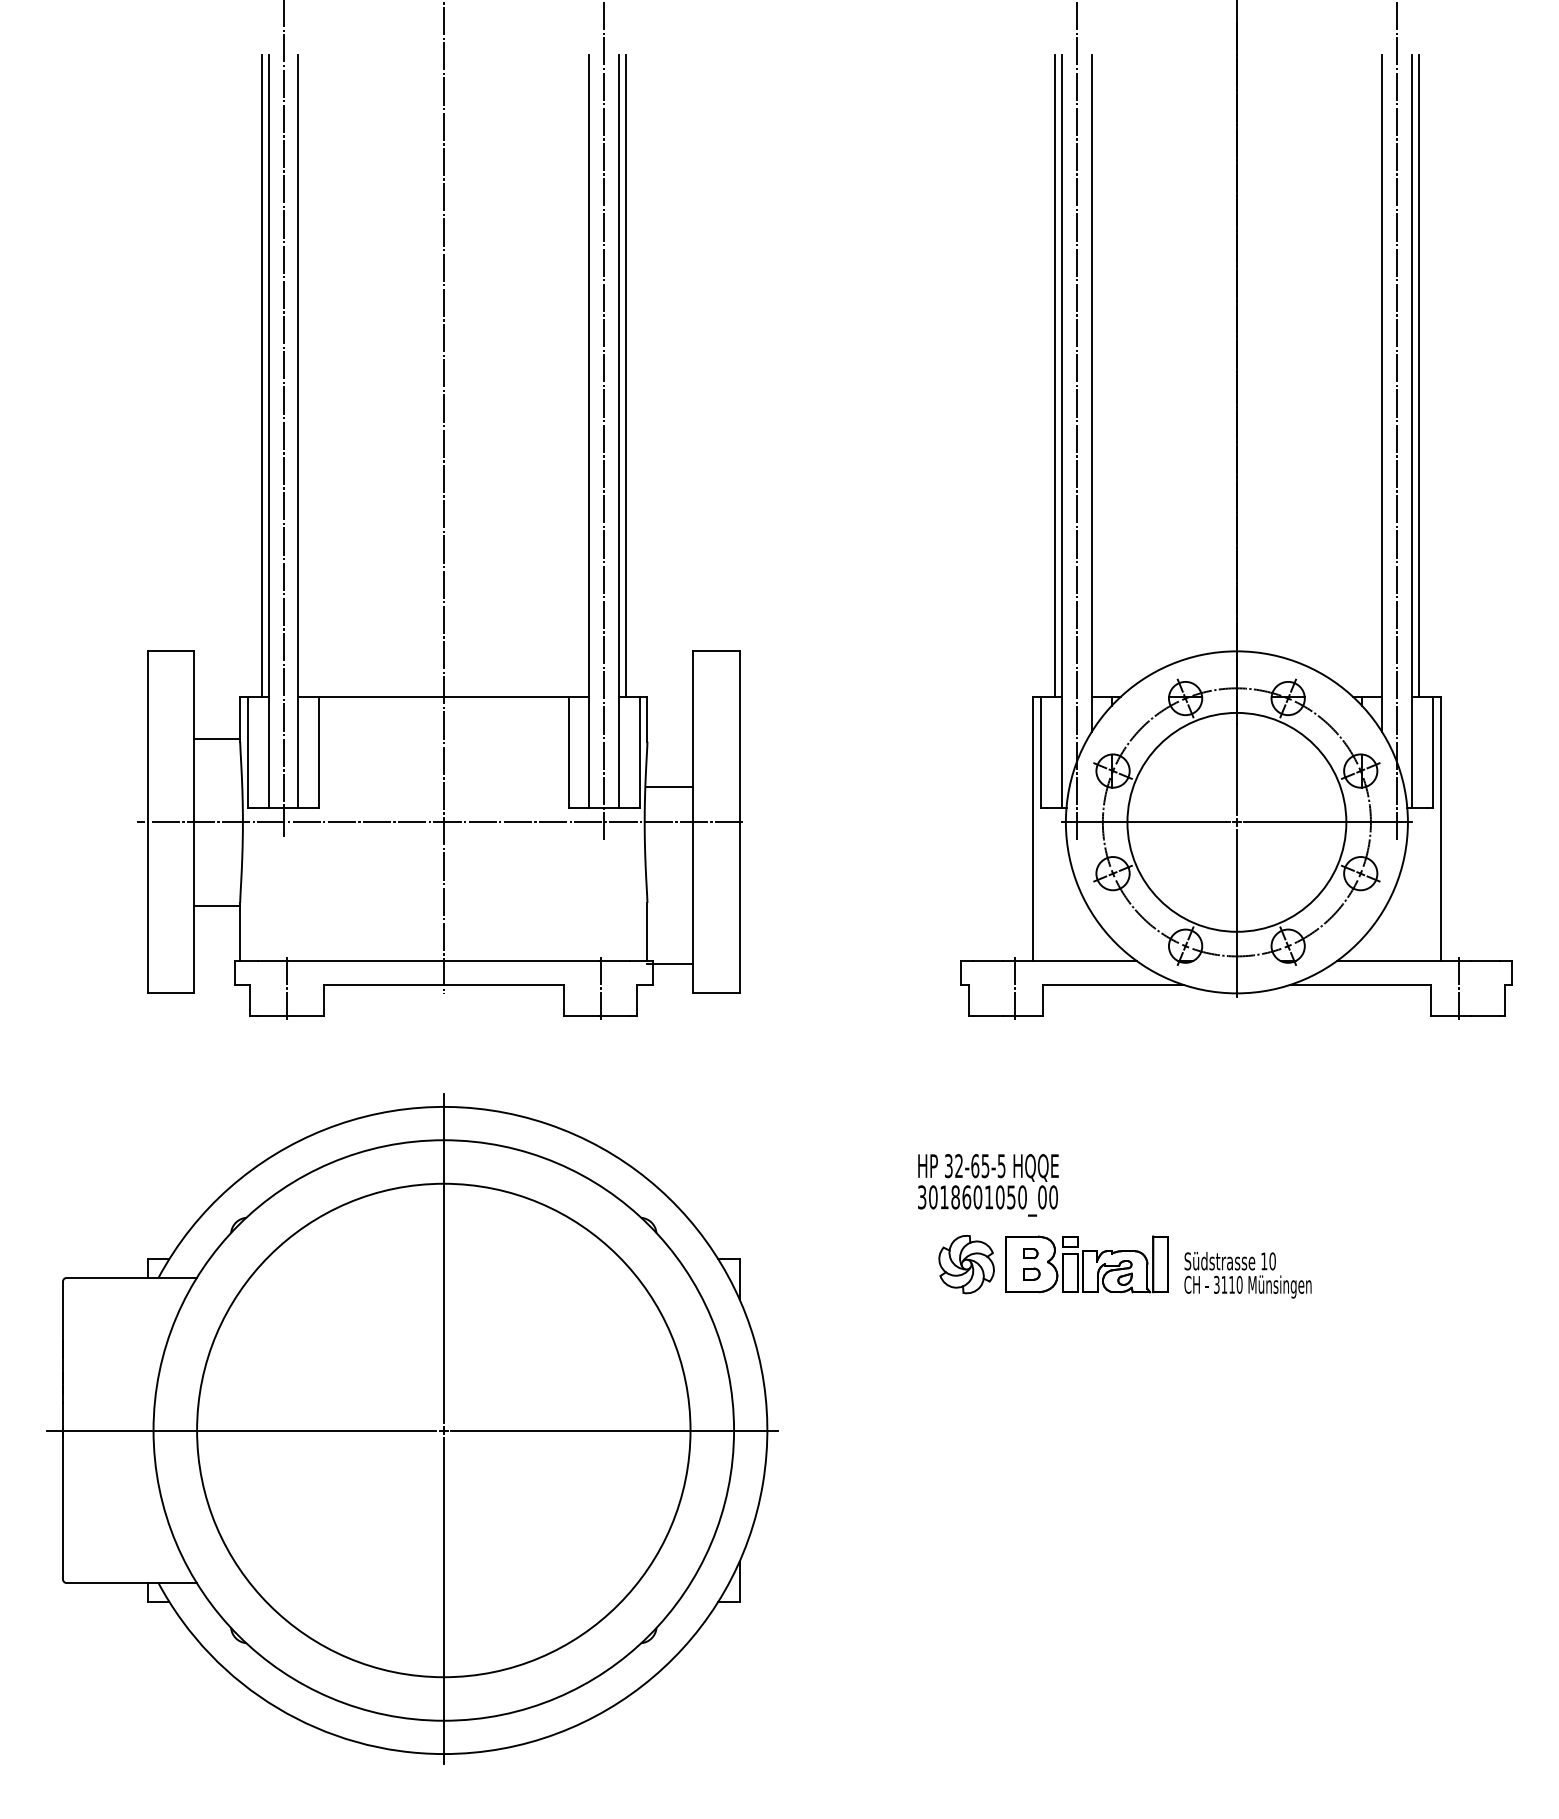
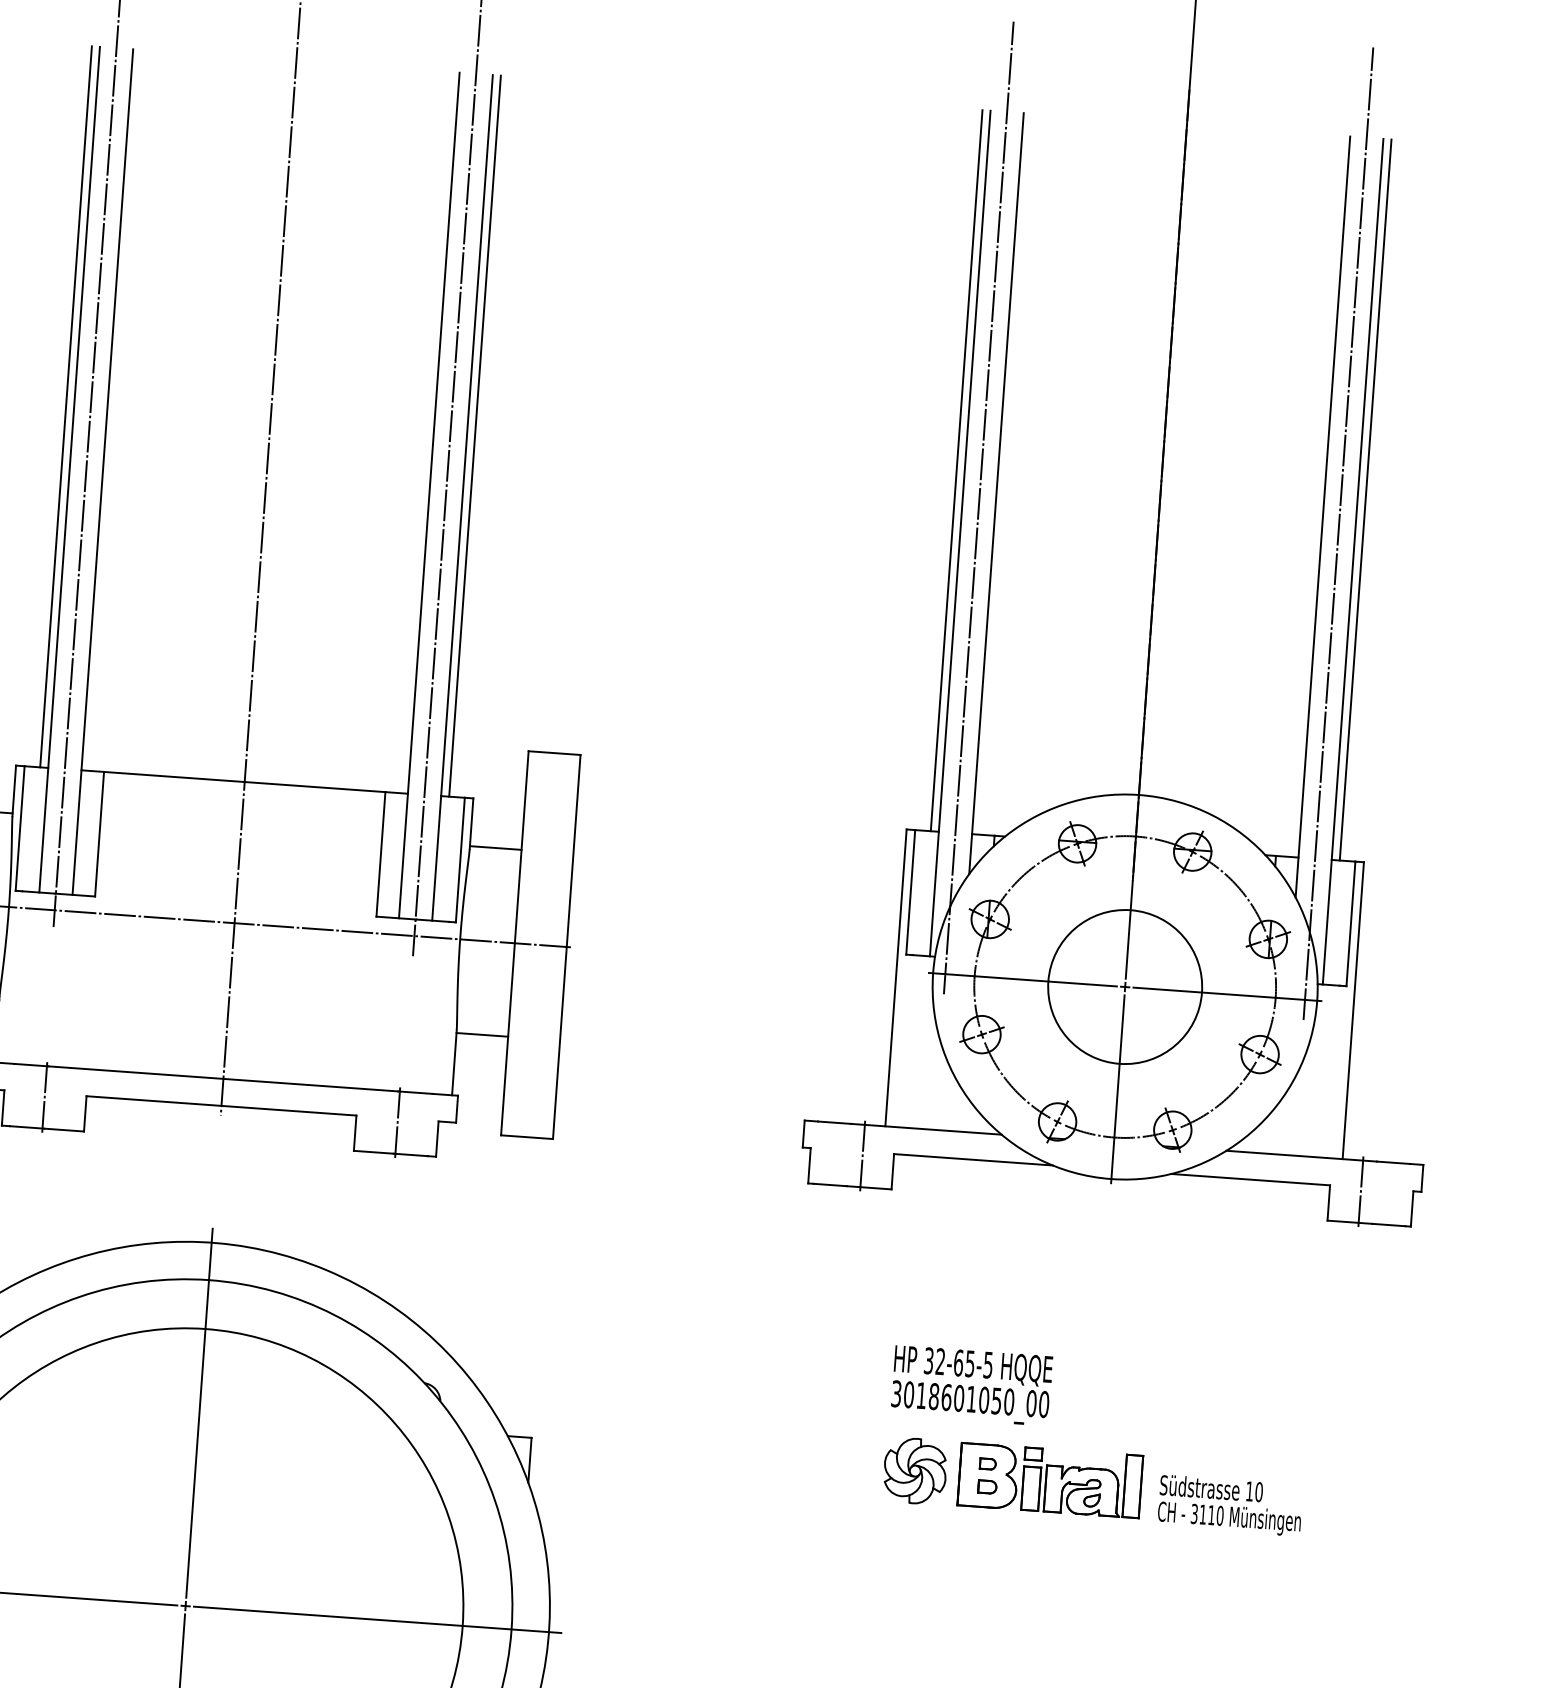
line: (670, 787) -> (495, 848), moved
circle: (1236, 821) -> (1124, 986), size x0.62
line: (670, 963) -> (482, 1034), moved
text: (988, 1185) -> (971, 1385), moved
part: (1124, 1266) -> (1092, 1485), moved

